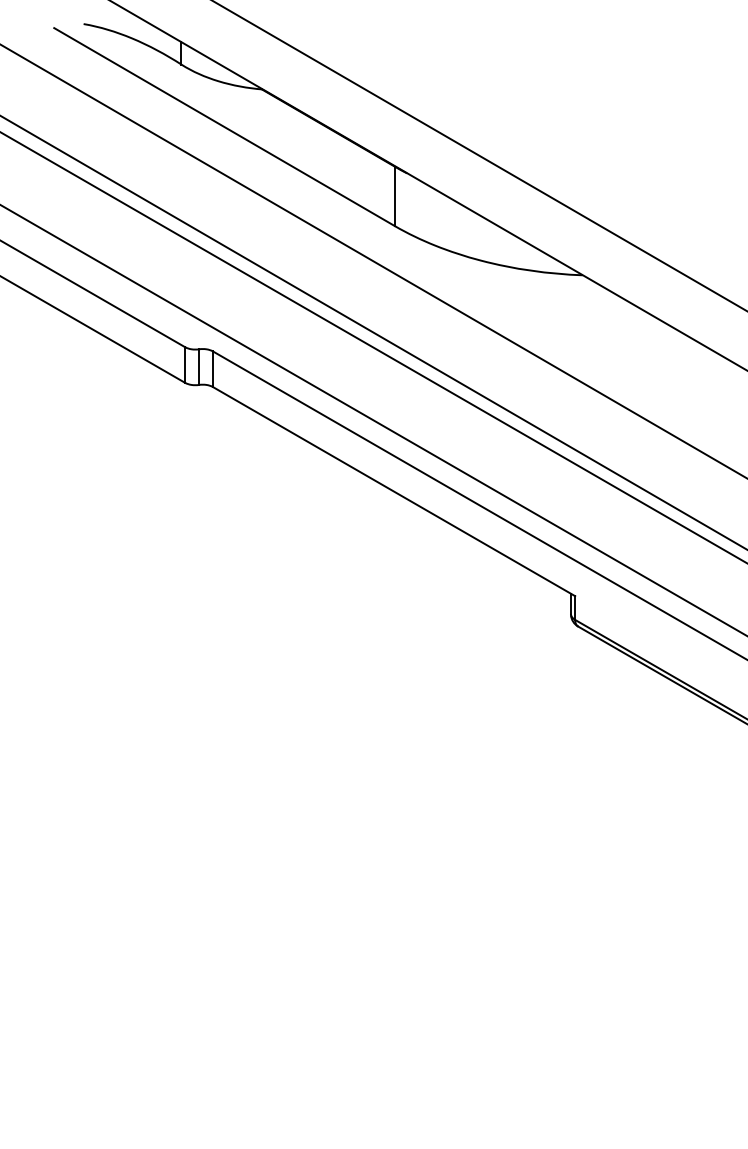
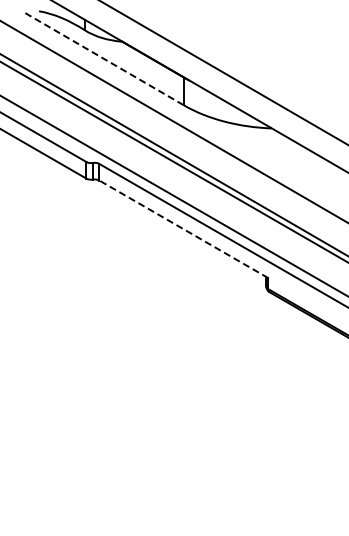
line: (223, 127) -> (104, 59), solid -> dashed
line: (393, 491) -> (183, 229), solid -> dashed

